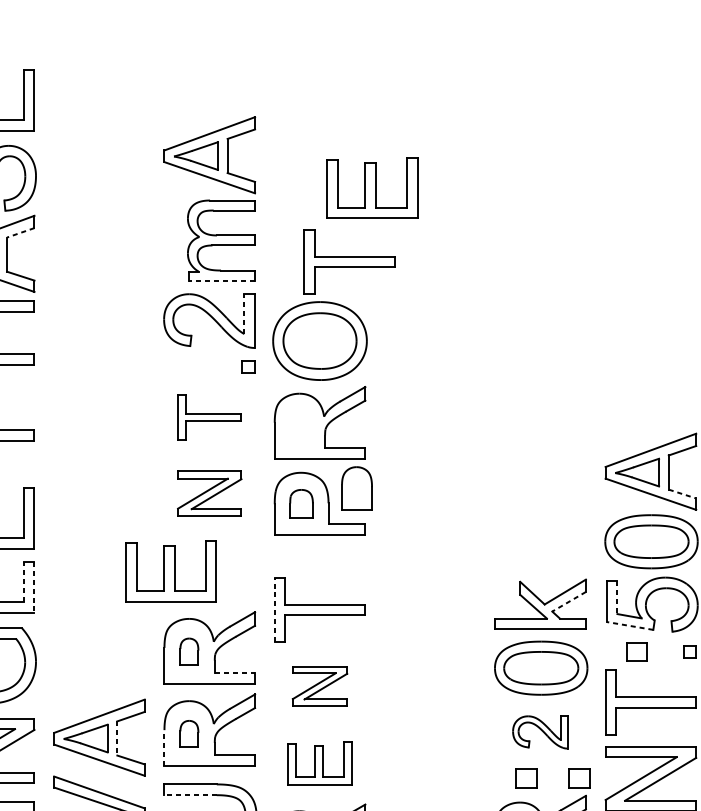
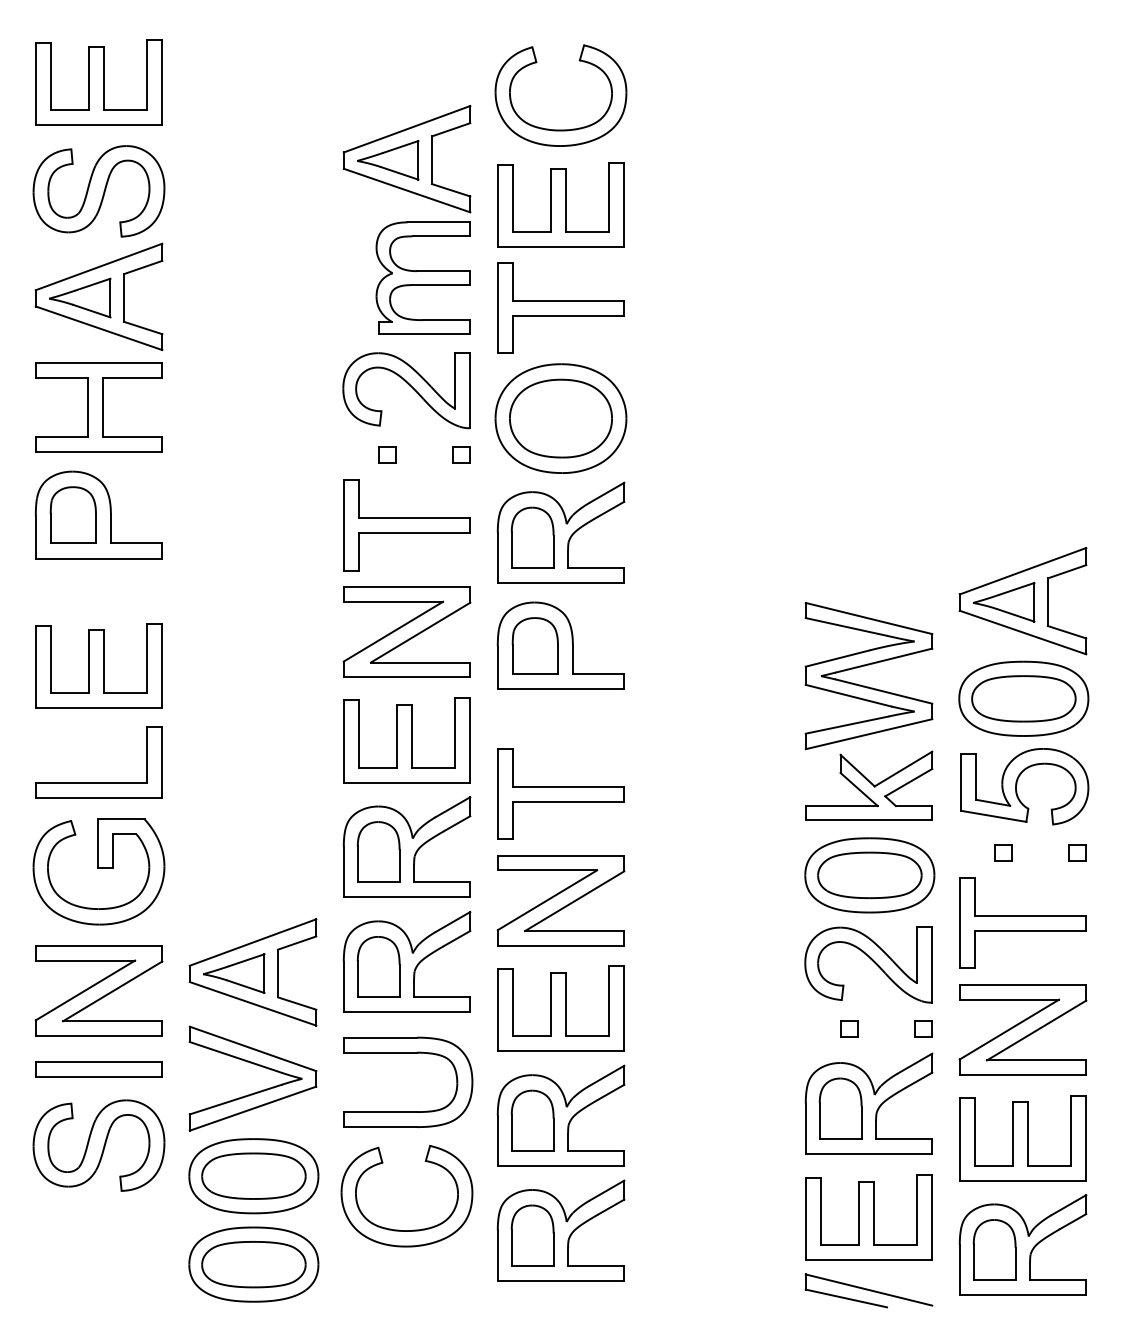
part: (319, 133) -> (560, 129), added
part: (371, 187) -> (560, 204), moved
line: (20, 232) -> (142, 267), dashed -> solid
part: (349, 261) -> (560, 307), moved
line: (222, 280) -> (424, 334), dashed -> solid
line: (244, 313) -> (455, 380), dashed -> solid
part: (195, 366) -> (387, 454), added
part: (209, 417) -> (406, 525), size x1.43
part: (356, 488) -> (532, 537), moved
part: (209, 493) -> (406, 631), size x1.43
line: (682, 494) -> (1067, 632), dashed -> solid
part: (301, 503) -> (534, 645), size x1.43
part: (537, 532) -> (864, 685), added
part: (170, 571) -> (406, 740), moved
line: (23, 581) -> (147, 754), dashed -> solid
line: (34, 587) -> (162, 762), dashed -> solid
line: (617, 598) -> (976, 777), dashed -> solid
line: (568, 601) -> (908, 782), dashed -> solid
line: (274, 609) -> (497, 793), dashed -> solid
line: (629, 626) -> (993, 816), dashed -> solid
part: (189, 651) -> (378, 851), size x1.67
part: (636, 651) -> (1003, 852), size x0.62
line: (235, 673) -> (442, 882), dashed -> solid
part: (319, 686) -> (560, 900), size x1.67
part: (540, 732) -> (868, 964), size x1.67
part: (189, 733) -> (378, 966), size x1.67
line: (117, 738) -> (278, 973), dashed -> solid
line: (164, 747) -> (343, 986), dashed -> solid
part: (319, 763) -> (560, 1008), size x1.43
part: (526, 777) -> (849, 1028), size x0.62
part: (579, 777) -> (923, 1028), size x0.62
line: (190, 795) -> (379, 1052), dashed -> solid

